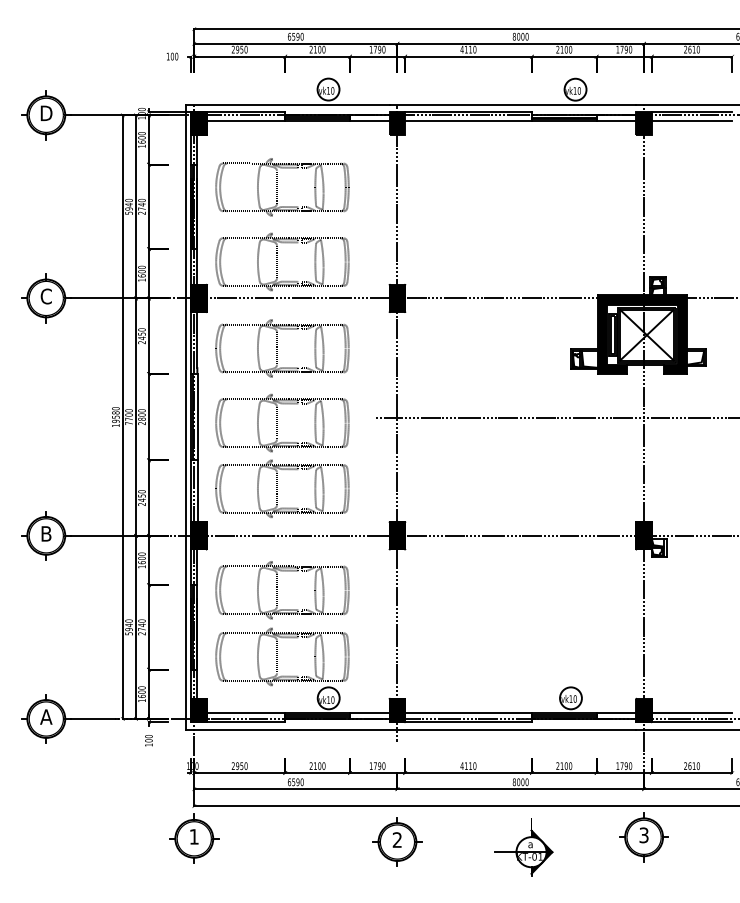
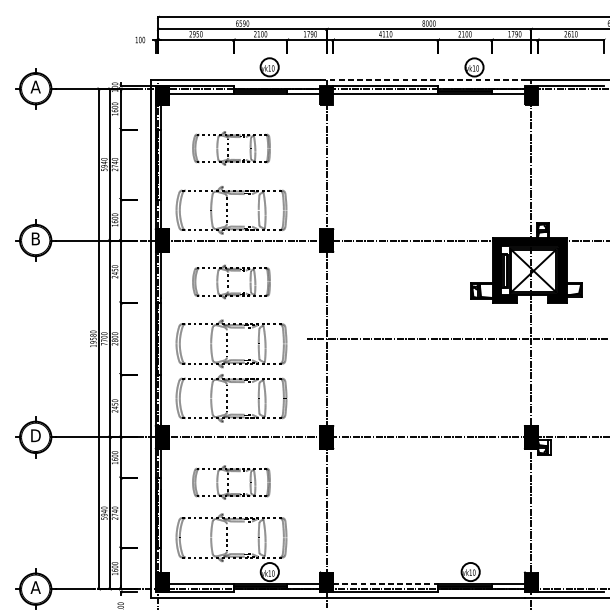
line: (513, 104) -> (423, 79), solid -> dashed
text: (46, 113) -> (35, 87), D -> A
line: (691, 121) -> (570, 93), removed
part: (282, 187) -> (231, 148), size x0.7
text: (45, 296) -> (35, 238), C -> B
part: (282, 348) -> (231, 282), size x0.7
text: (46, 533) -> (35, 435), B -> D
part: (282, 590) -> (231, 482), size x0.7
line: (469, 712) -> (386, 583), solid -> dashed
line: (691, 712) -> (570, 583), removed

